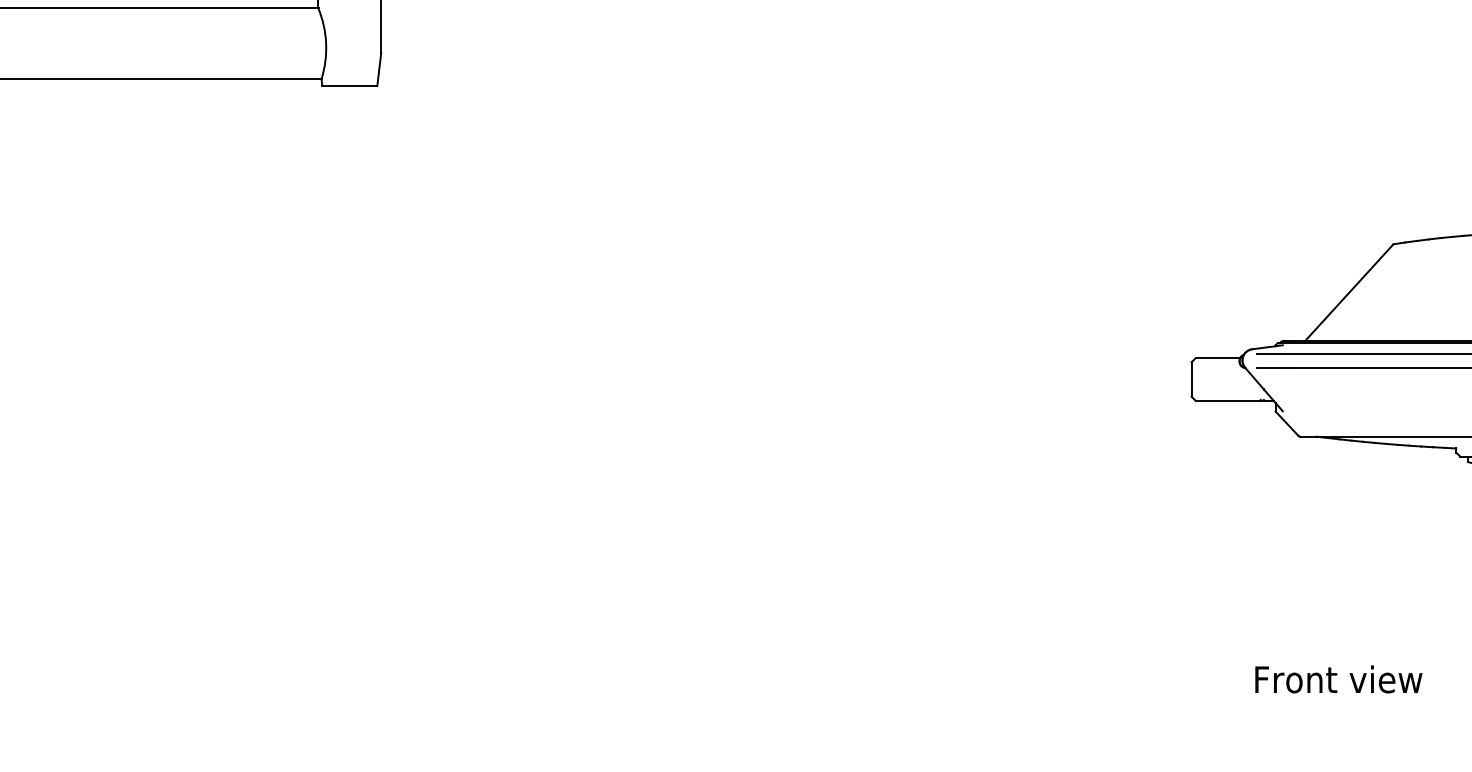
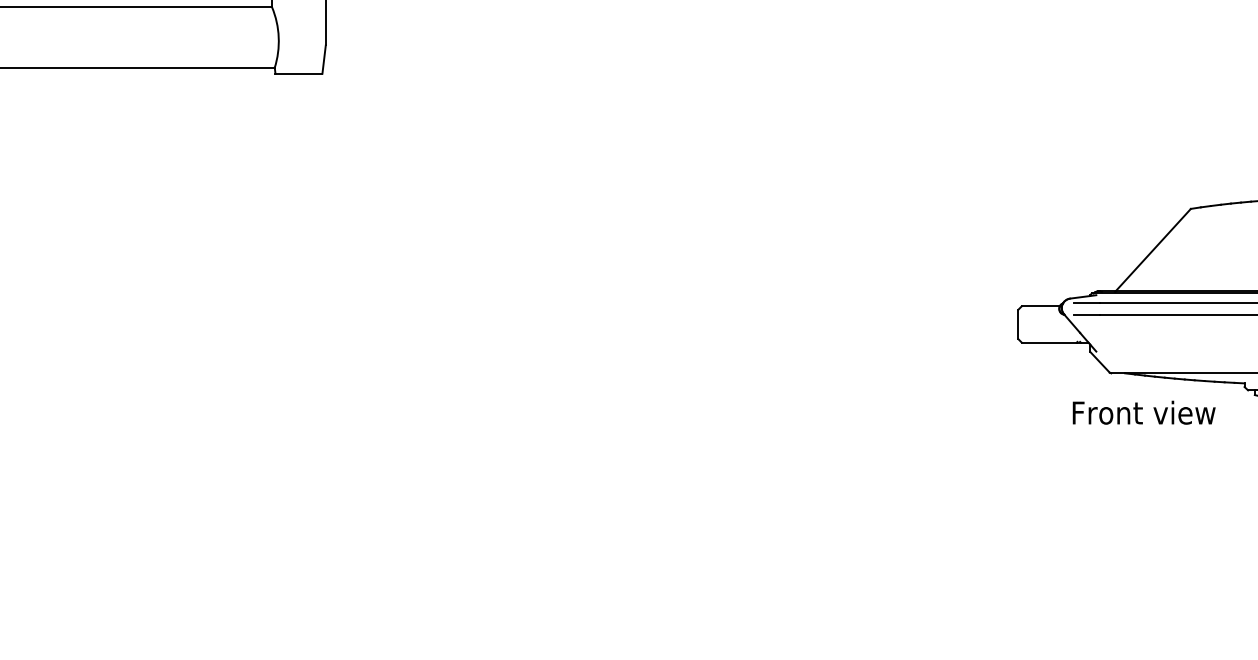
text: (1338, 679) -> (1143, 412), moved

